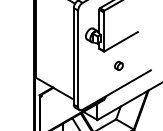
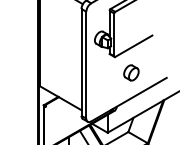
part: (118, 65) -> (130, 72), size x1.67

